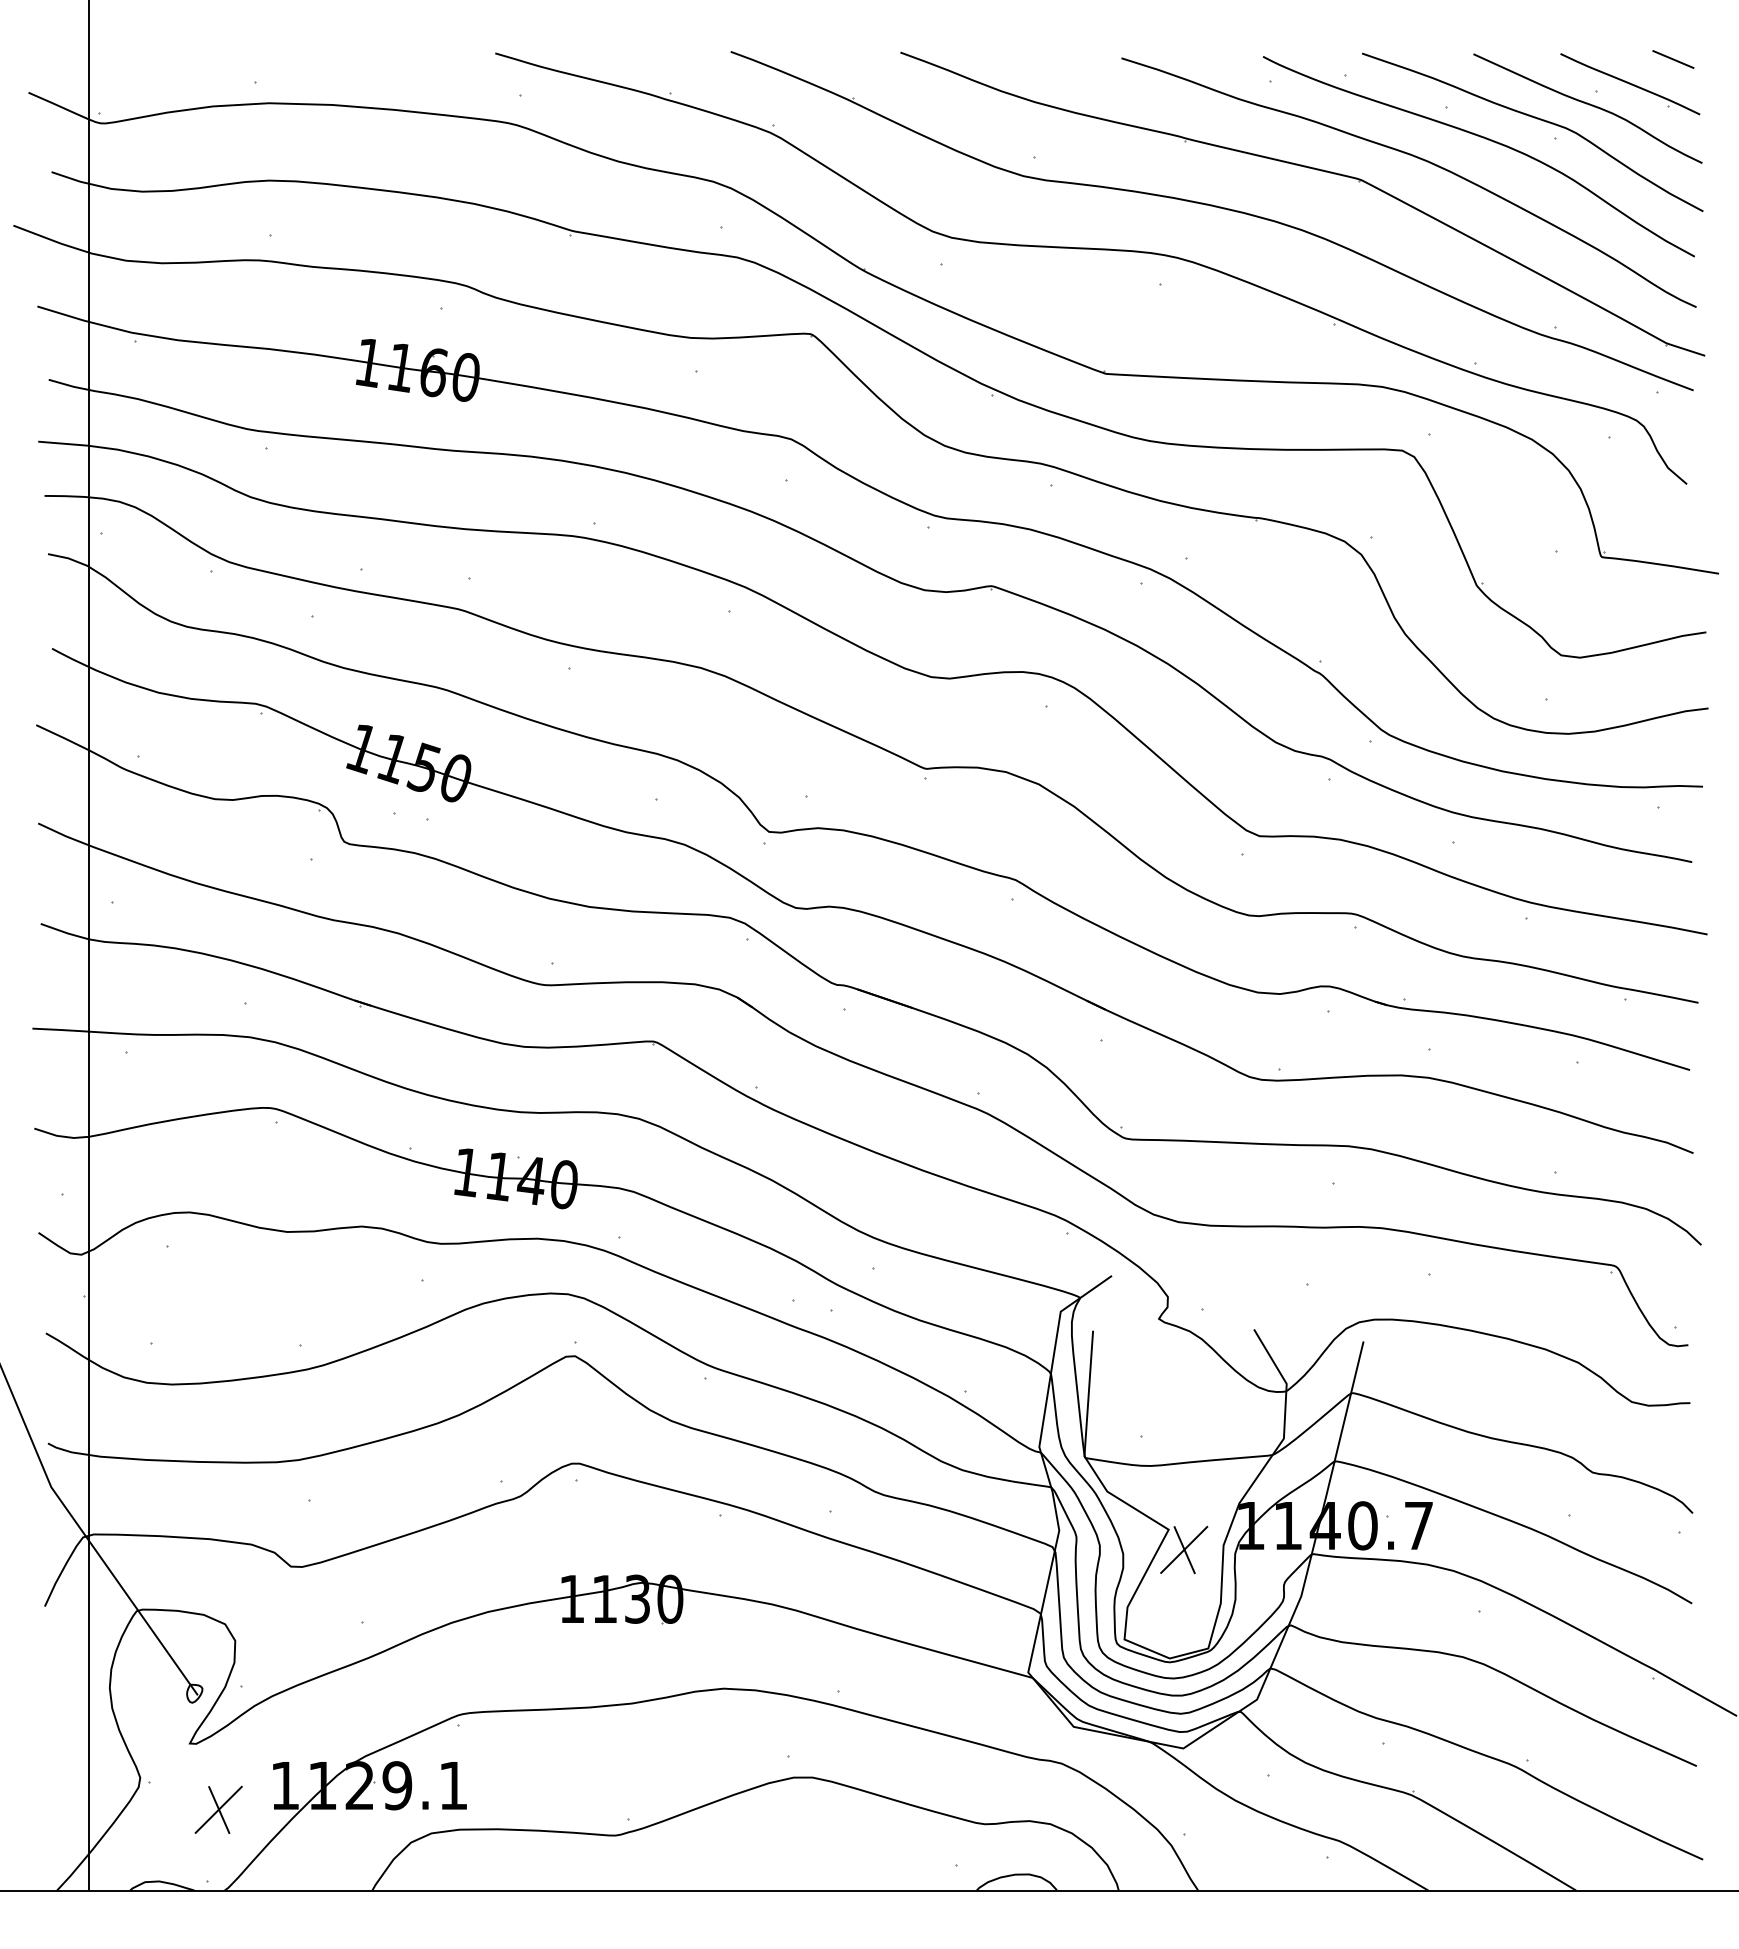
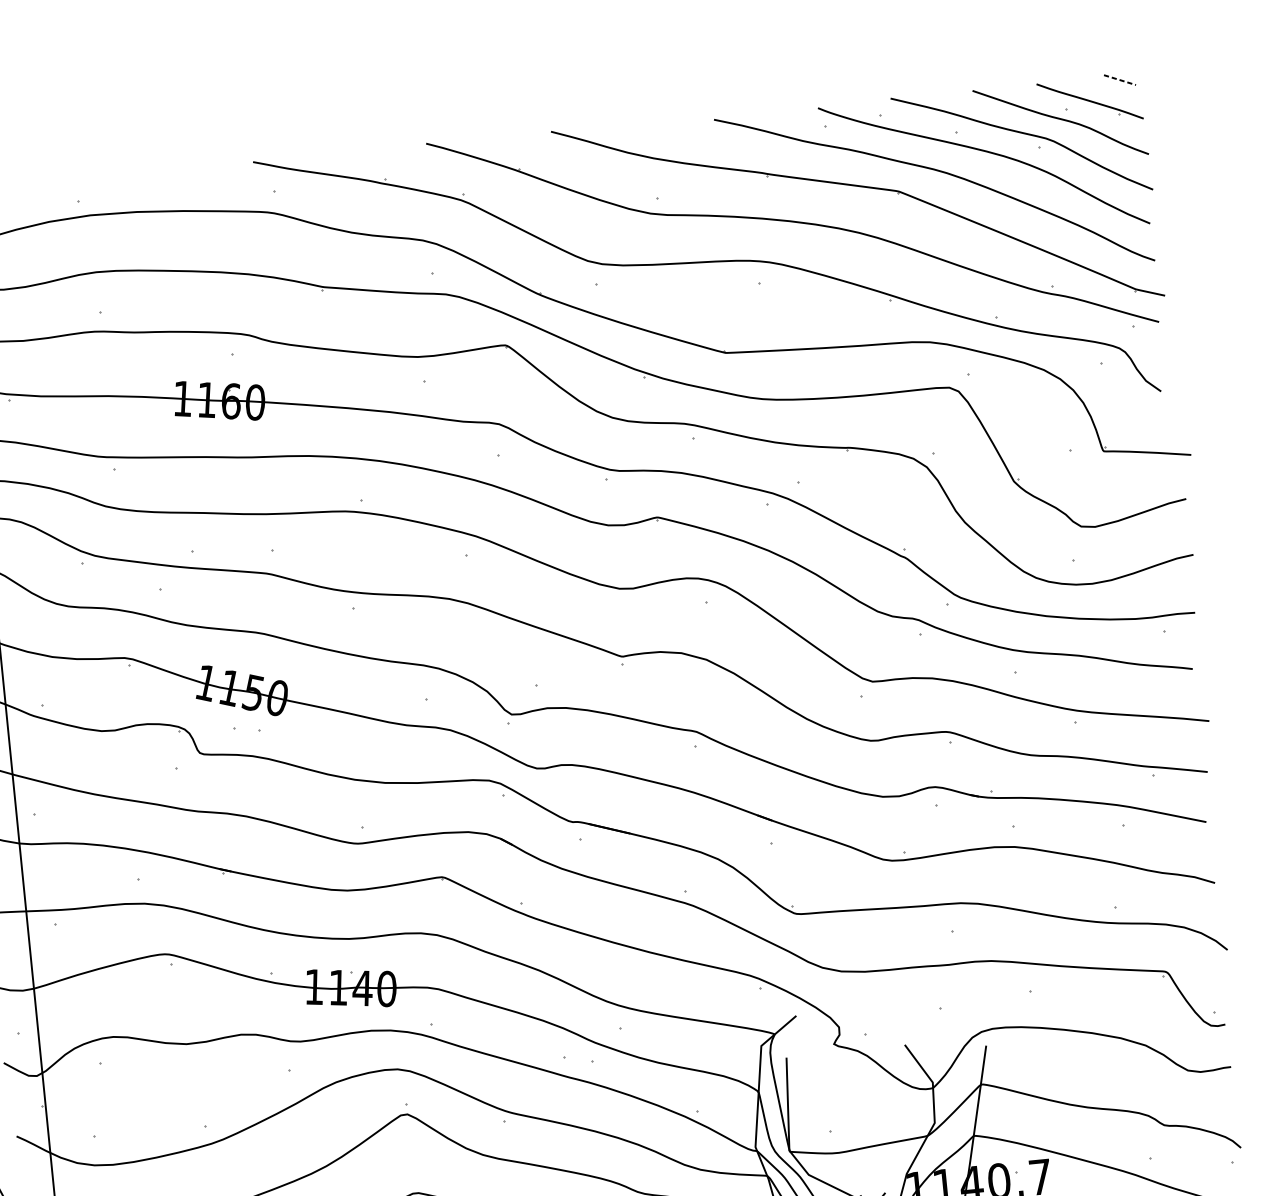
line: (1672, 59) -> (1119, 80), solid -> dashed

